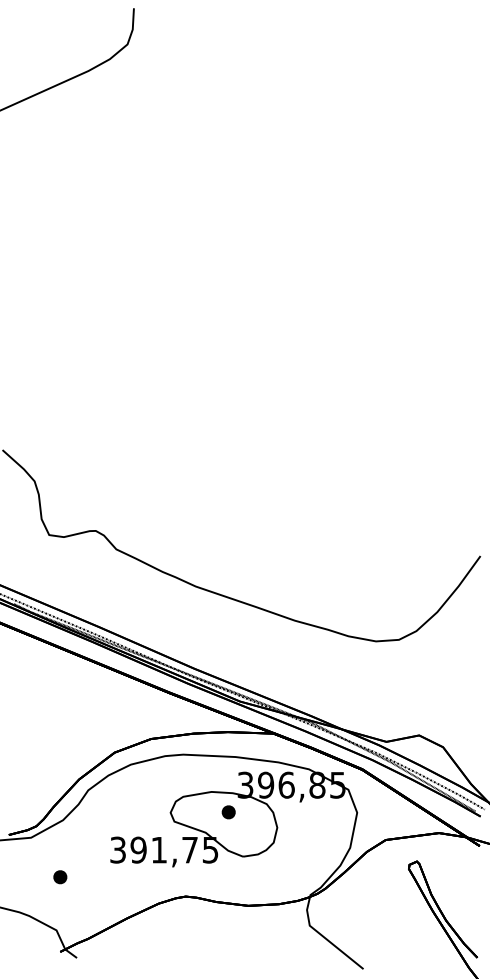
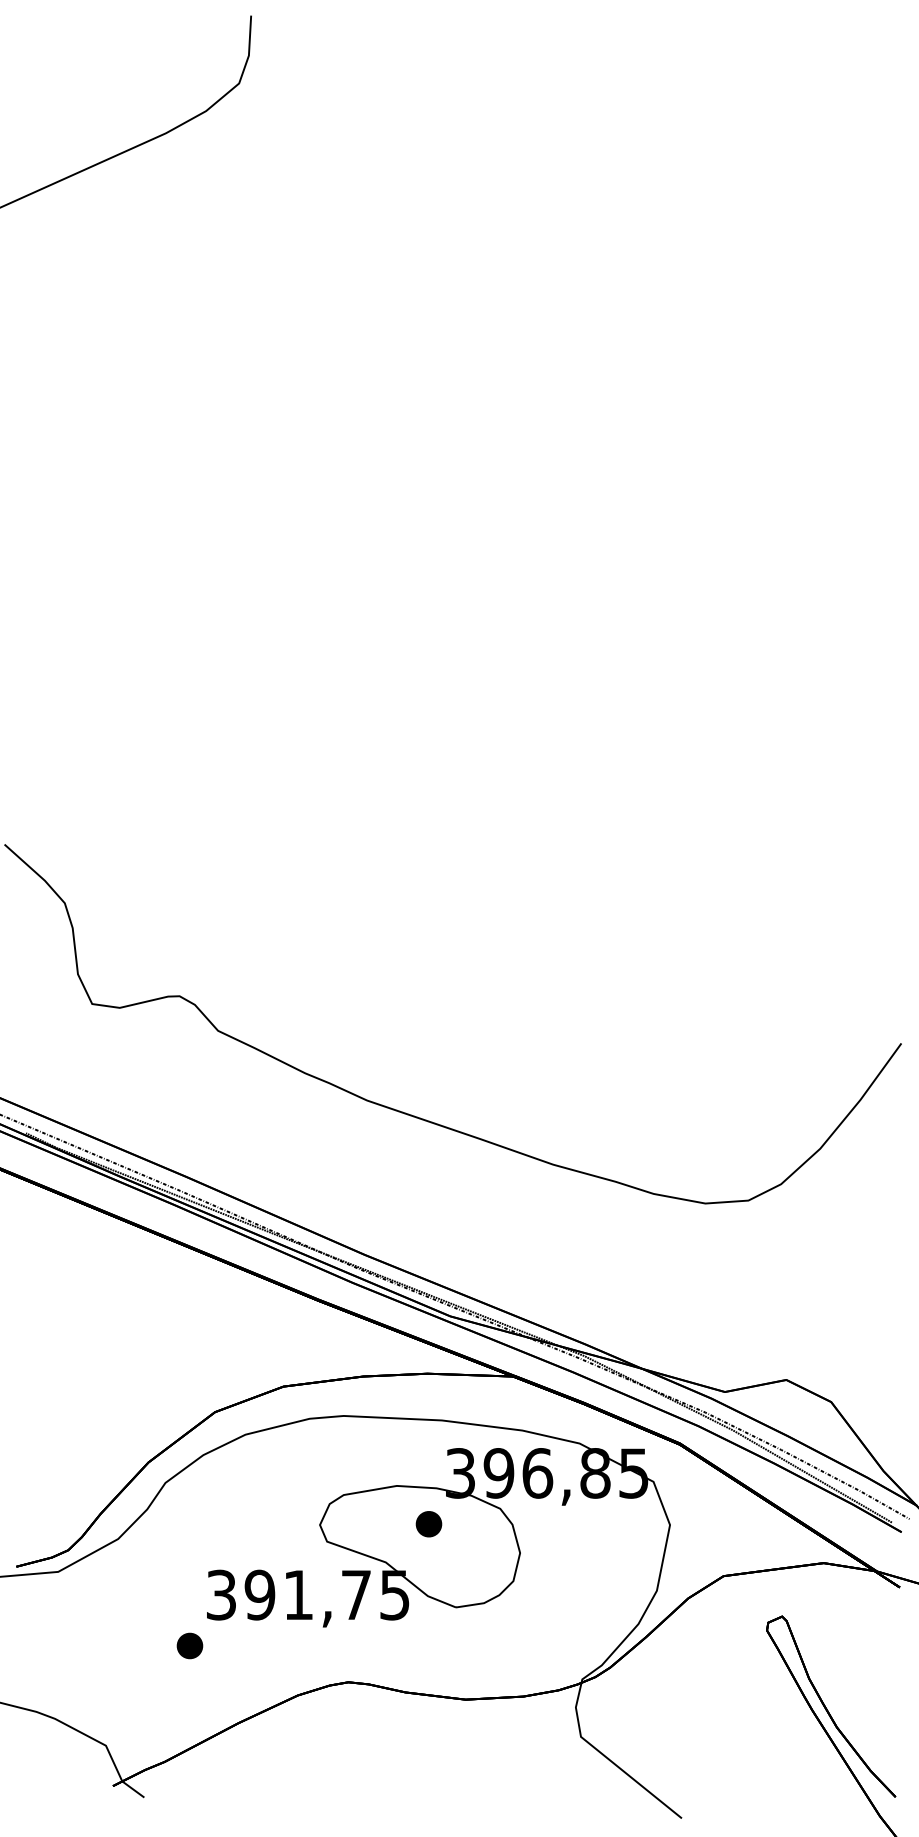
part: (60, 877) -> (190, 1646), moved

